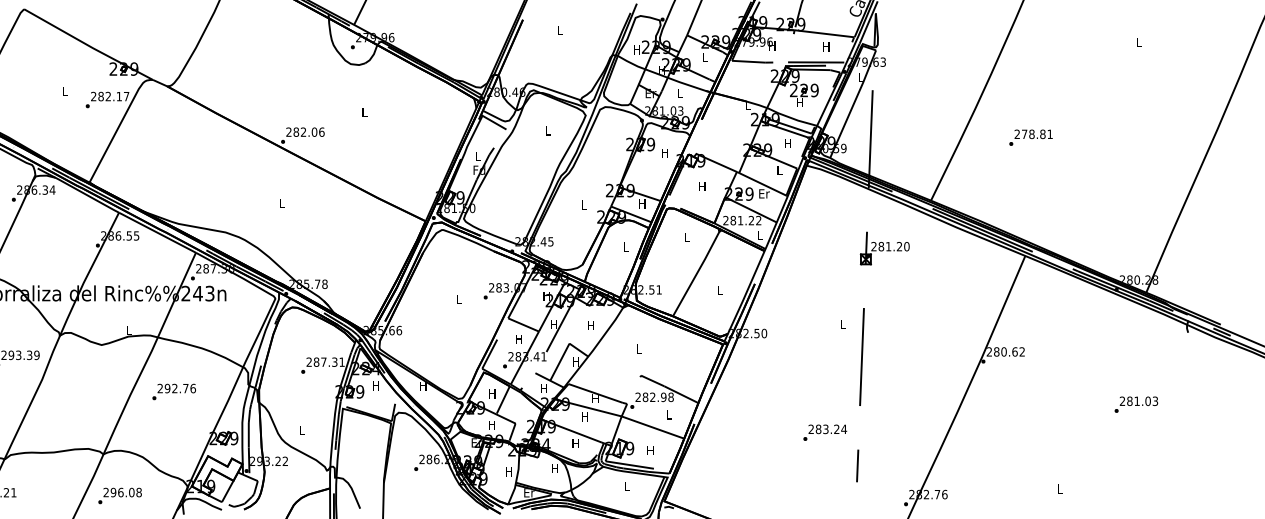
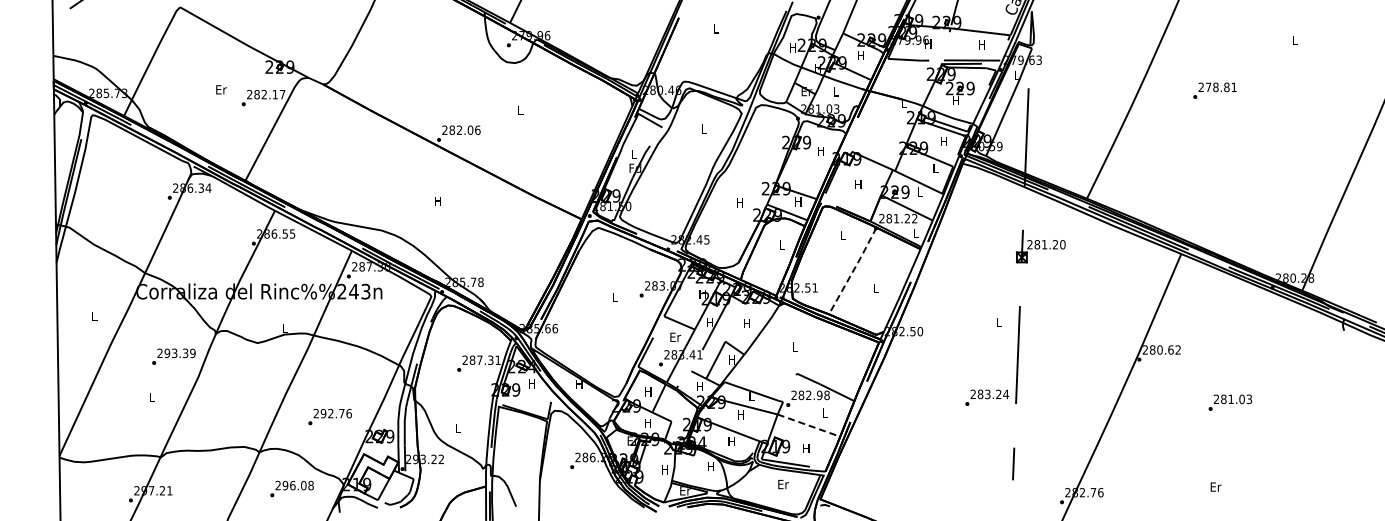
text: (704, 57) -> (860, 55), L -> H
text: (65, 91) -> (221, 89), L -> Er
text: (1030, 137) -> (1214, 90), moved
text: (764, 193) -> (920, 191), Er -> L
text: (281, 203) -> (437, 201), L -> H
text: (583, 204) -> (739, 202), L -> H
line: (697, 272) -> (853, 270), solid -> dashed
text: (519, 338) -> (675, 336), H -> Er
text: (173, 391) -> (329, 416), moved
text: (595, 398) -> (751, 396), H -> L
text: (1136, 404) -> (1230, 402), moved
line: (653, 427) -> (809, 425), solid -> dashed
text: (825, 432) -> (987, 397), moved
text: (627, 486) -> (783, 484), L -> Er
text: (1059, 488) -> (1215, 486), L -> Er
text: (119, 495) -> (291, 488), moved

